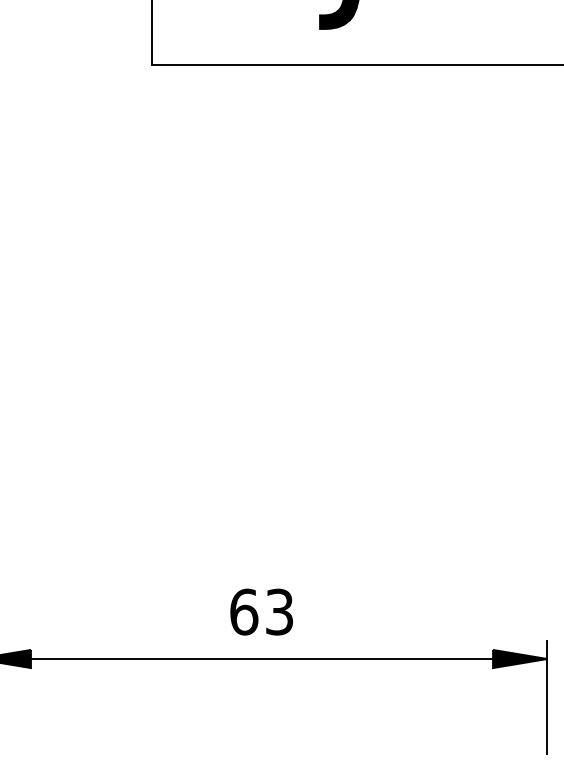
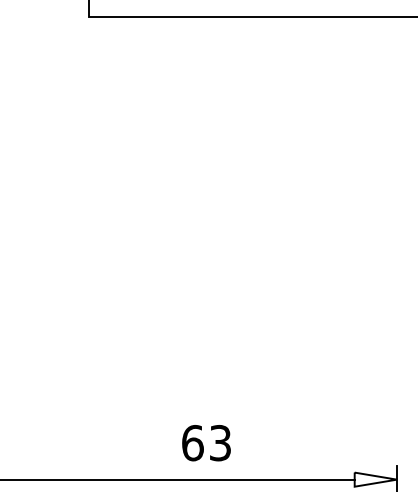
text: (261, 611) -> (206, 442), moved
fill: (520, 658) -> (376, 479), removed

